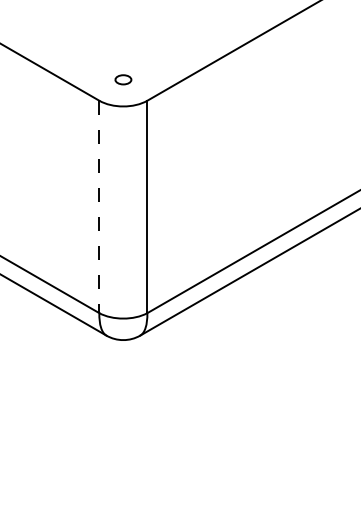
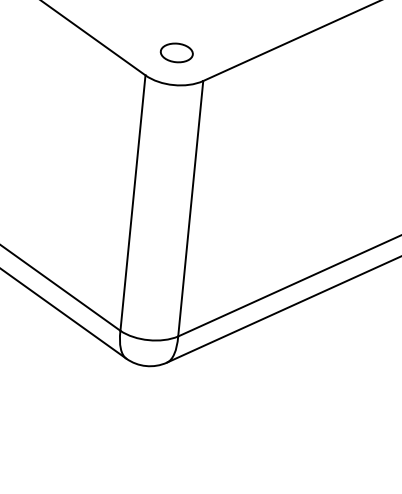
part: (123, 79) -> (177, 52), size x1.67
line: (99, 207) -> (133, 203), dashed -> solid

